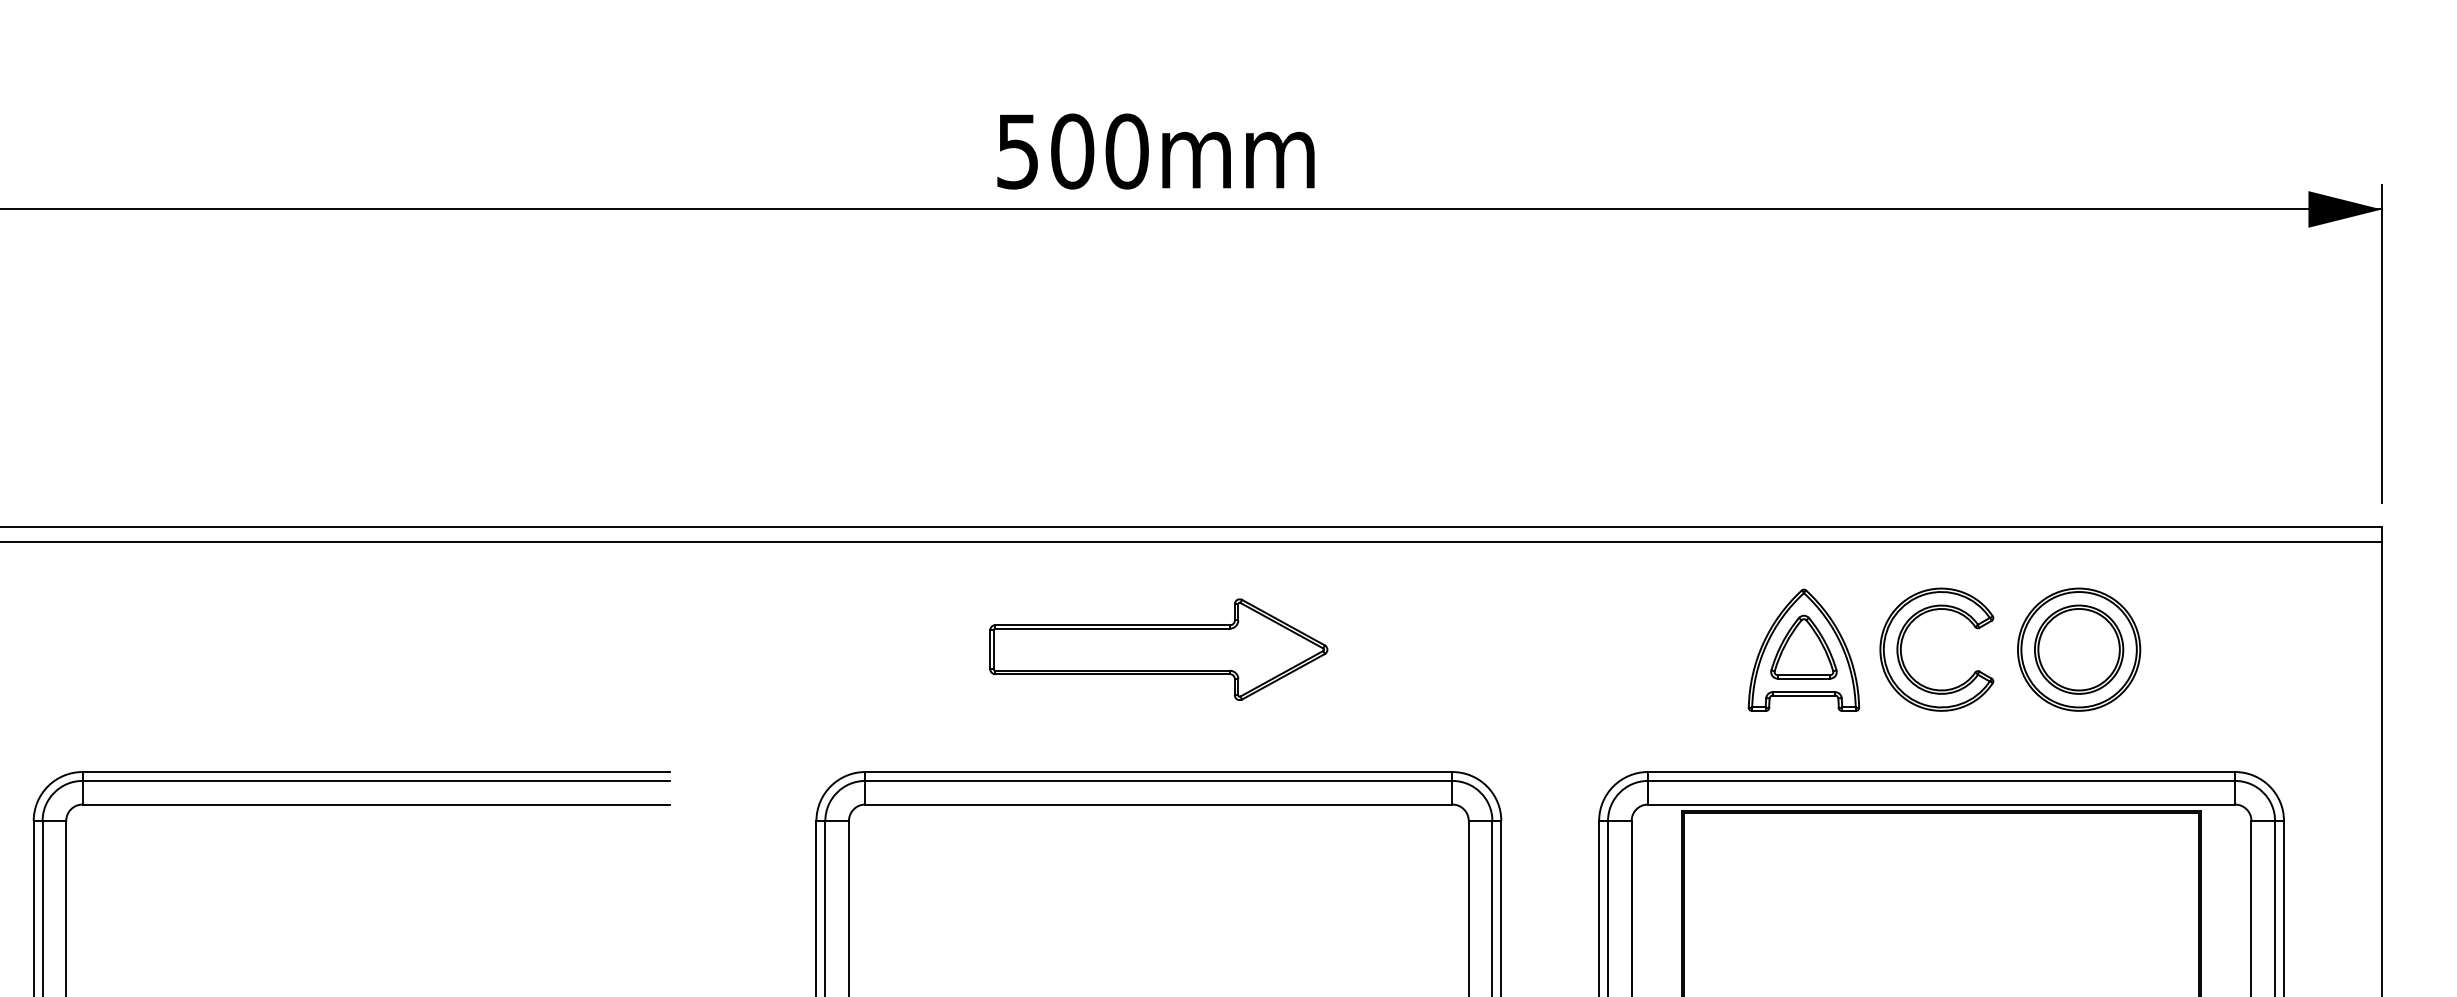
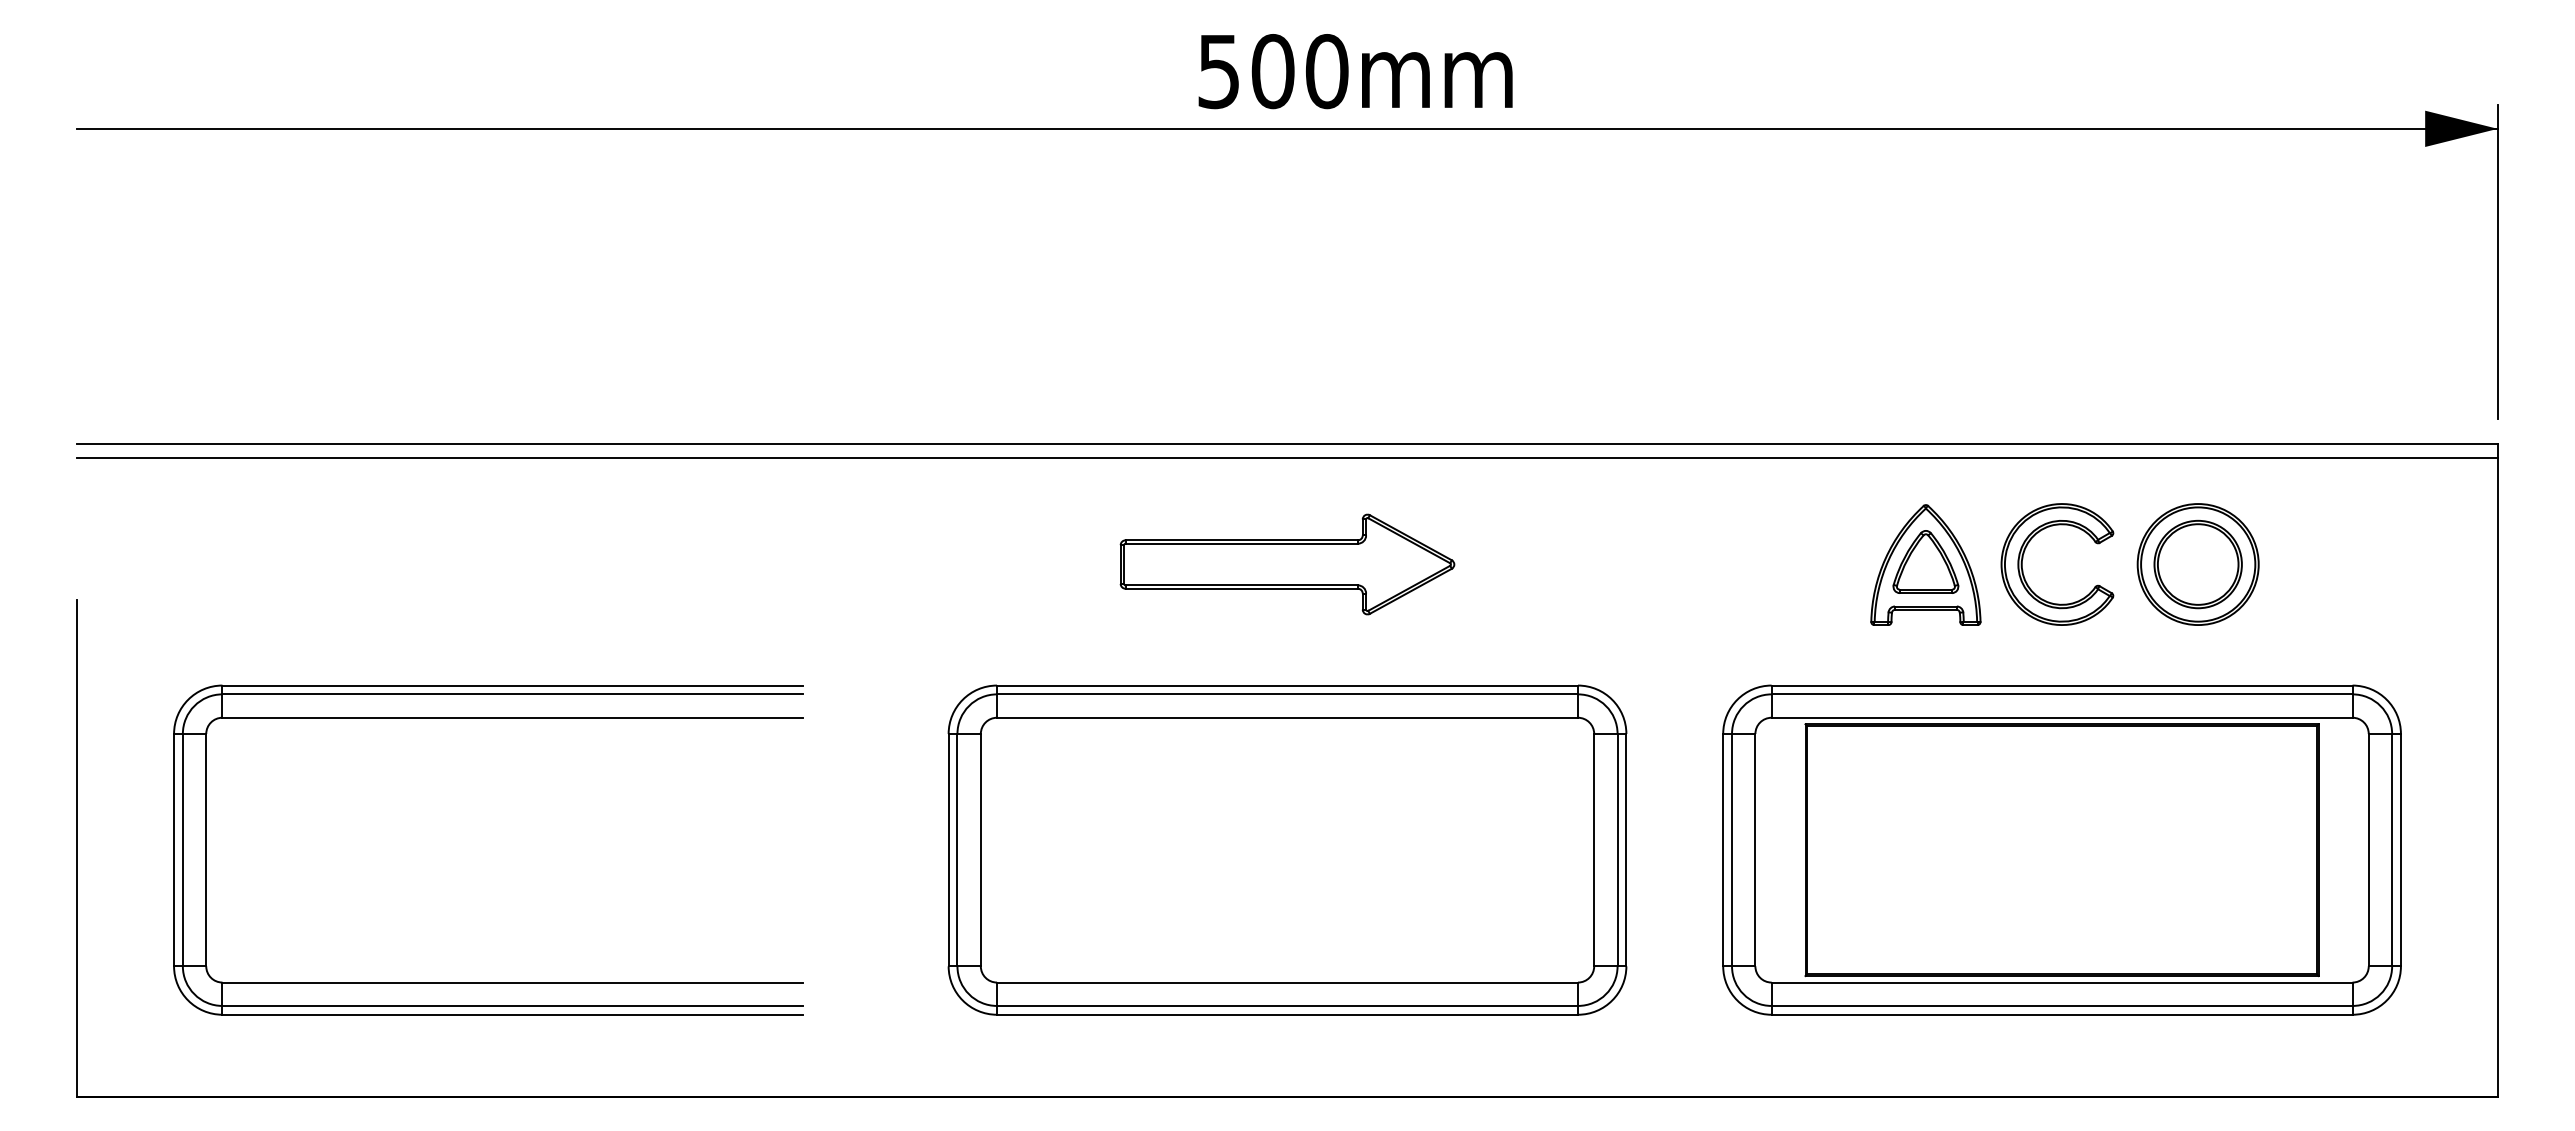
text: (1155, 151) -> (1355, 71), moved

